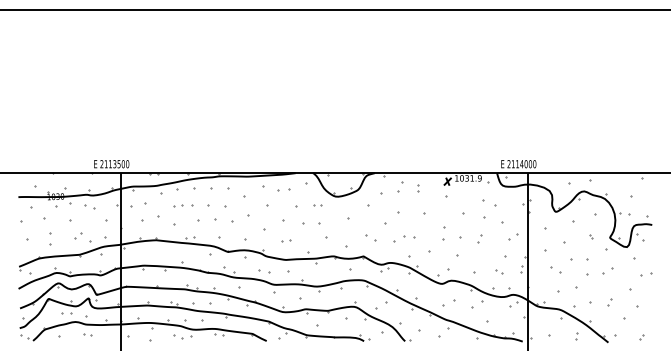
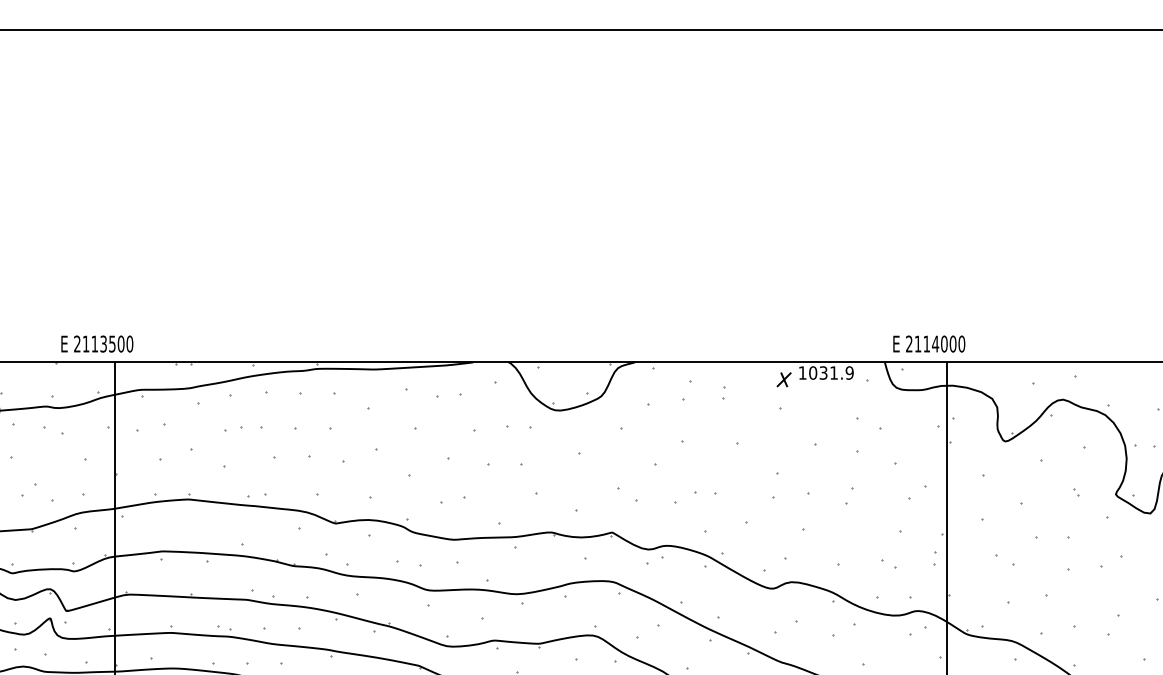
part: (317, 205) -> (517, 428), size x1.6
part: (286, 240) -> (454, 499), size x1.6
part: (609, 302) -> (1114, 626), size x1.6

